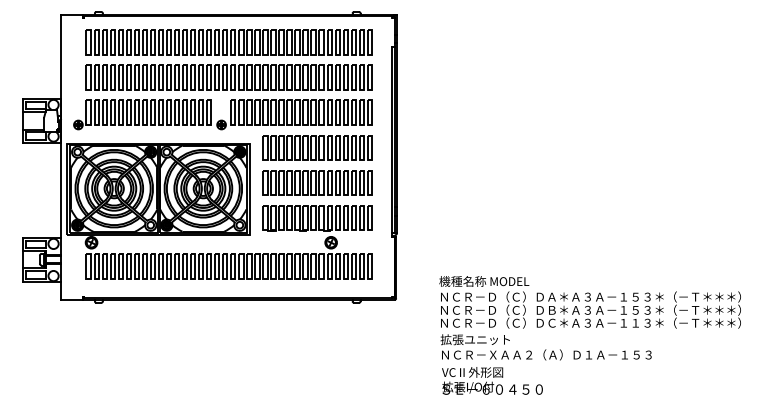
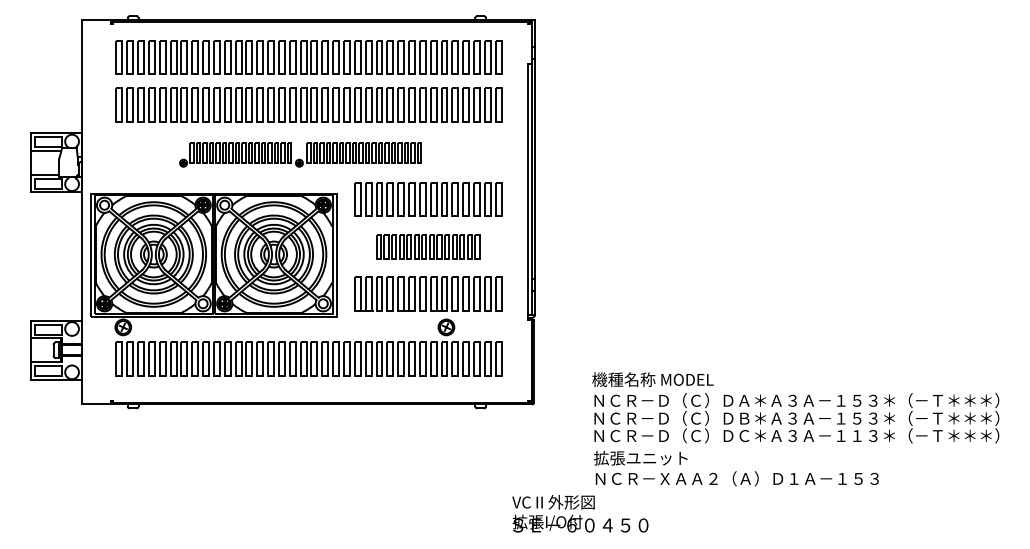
part: (222, 114) -> (299, 154), size x0.6
part: (317, 182) -> (428, 246), size x0.7
text: (492, 380) -> (580, 513), moved

